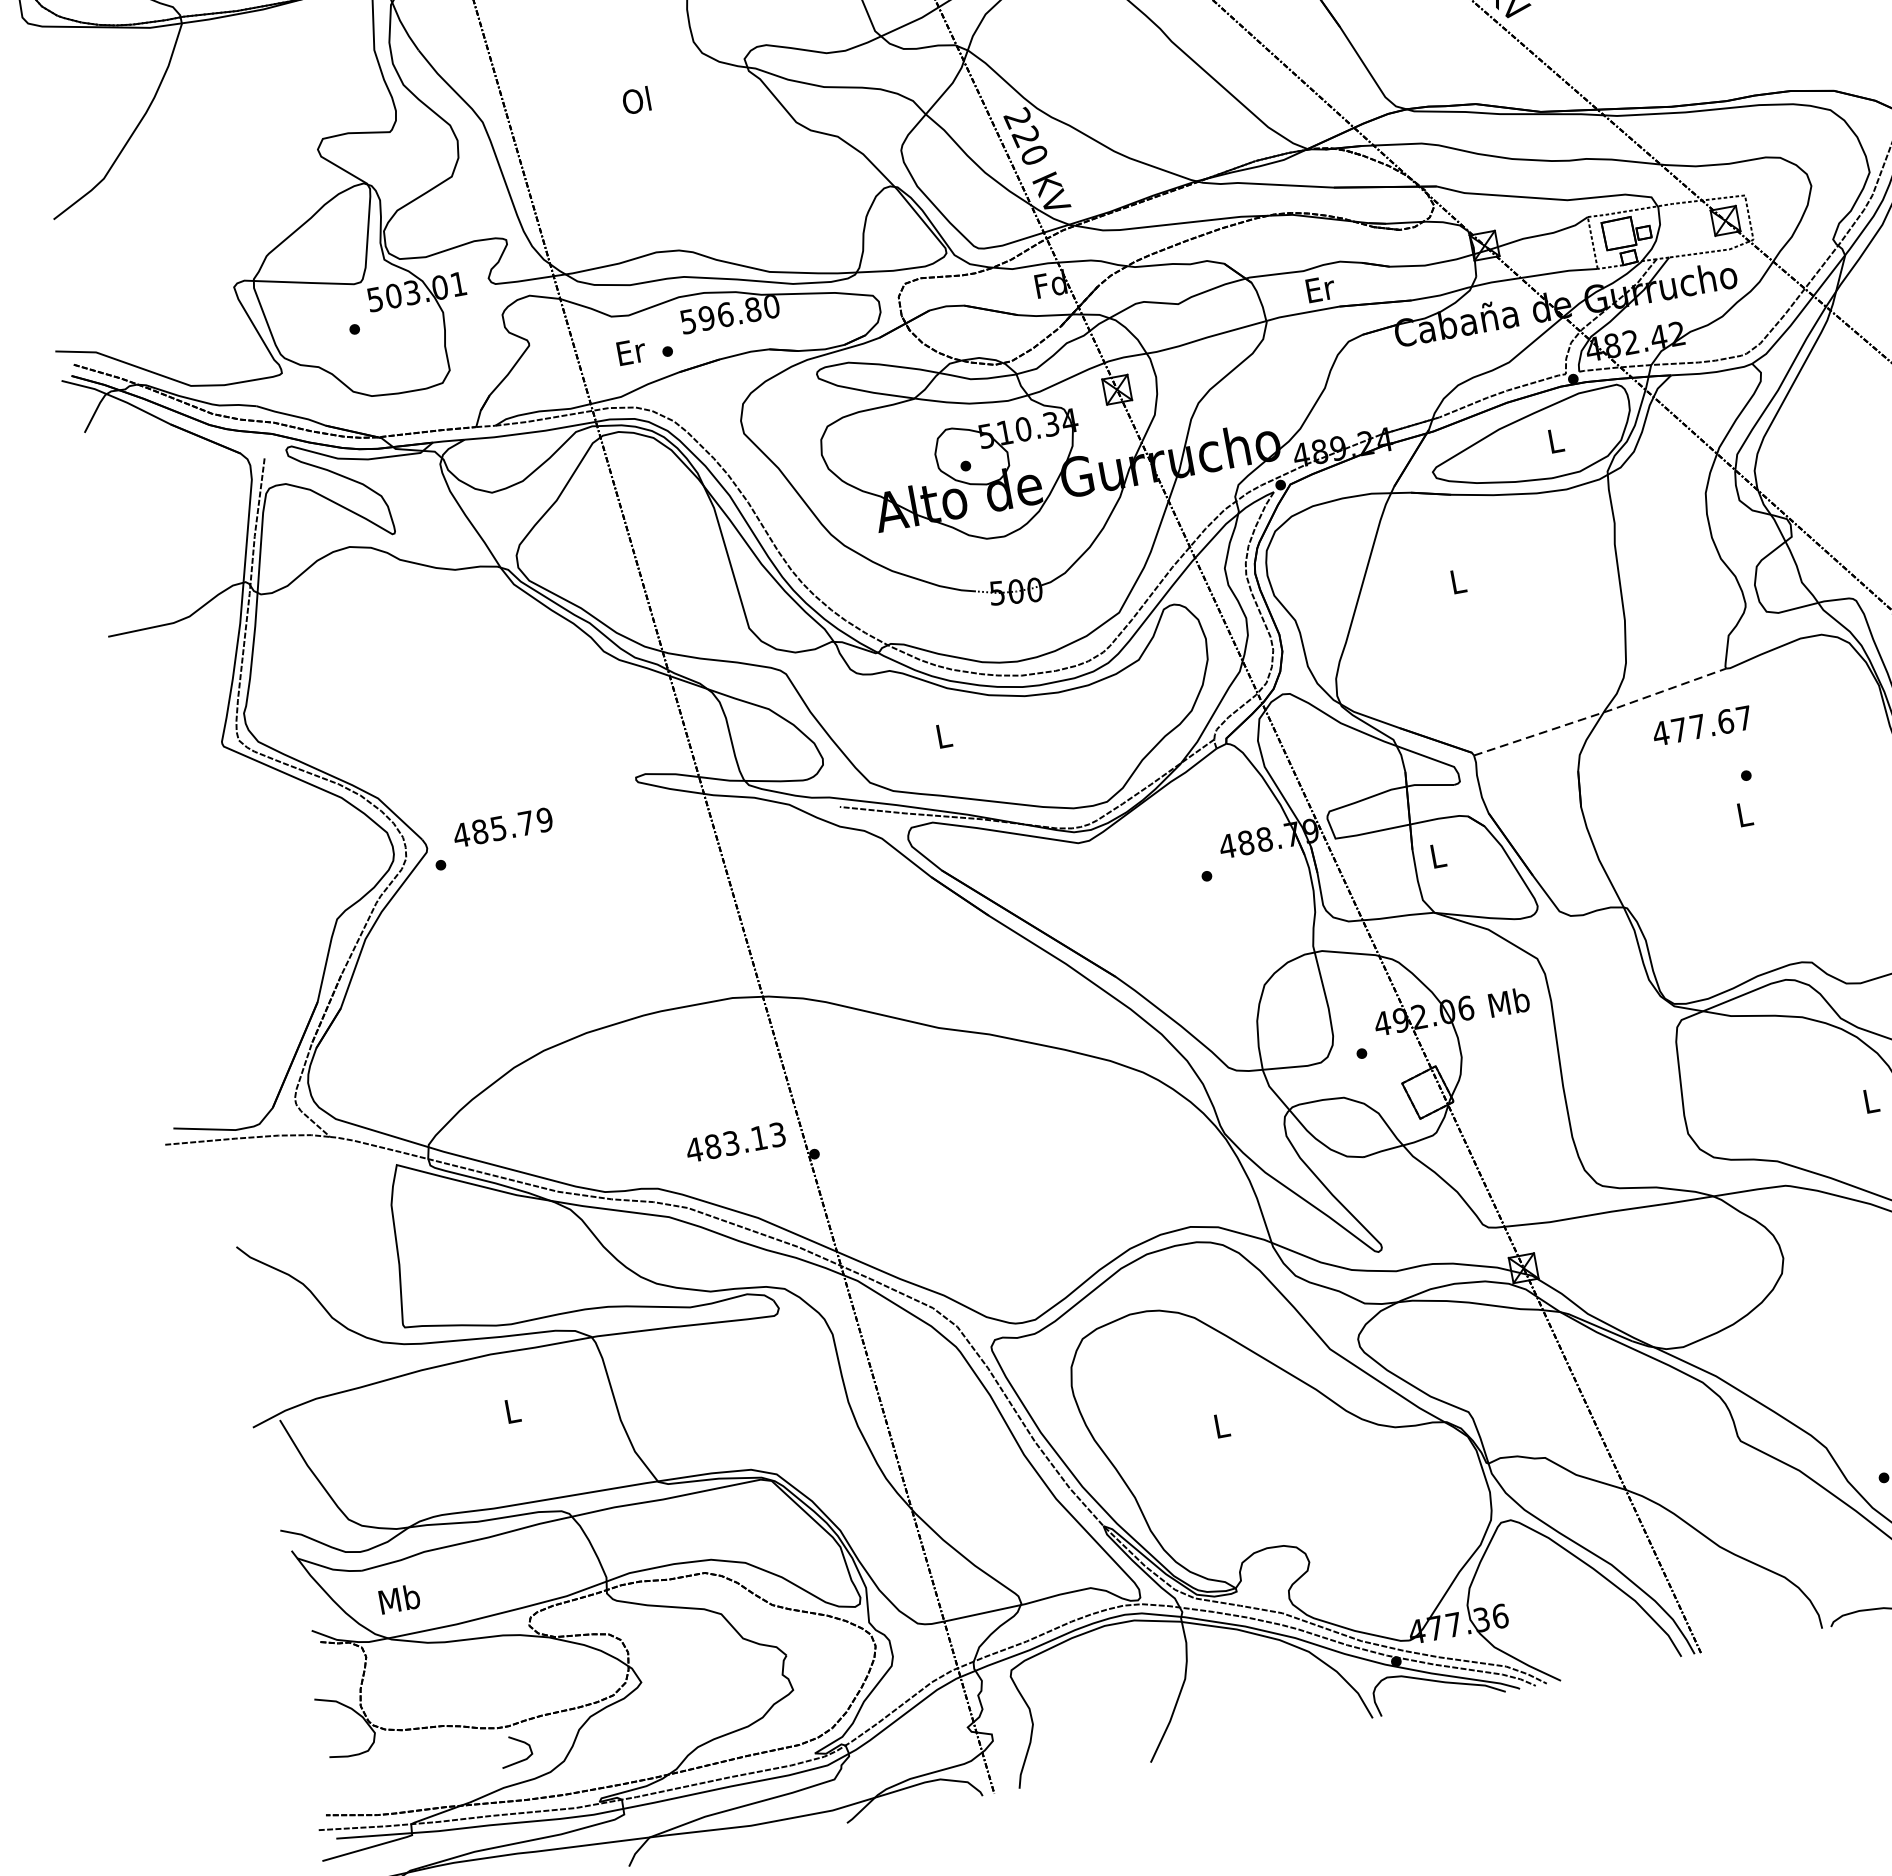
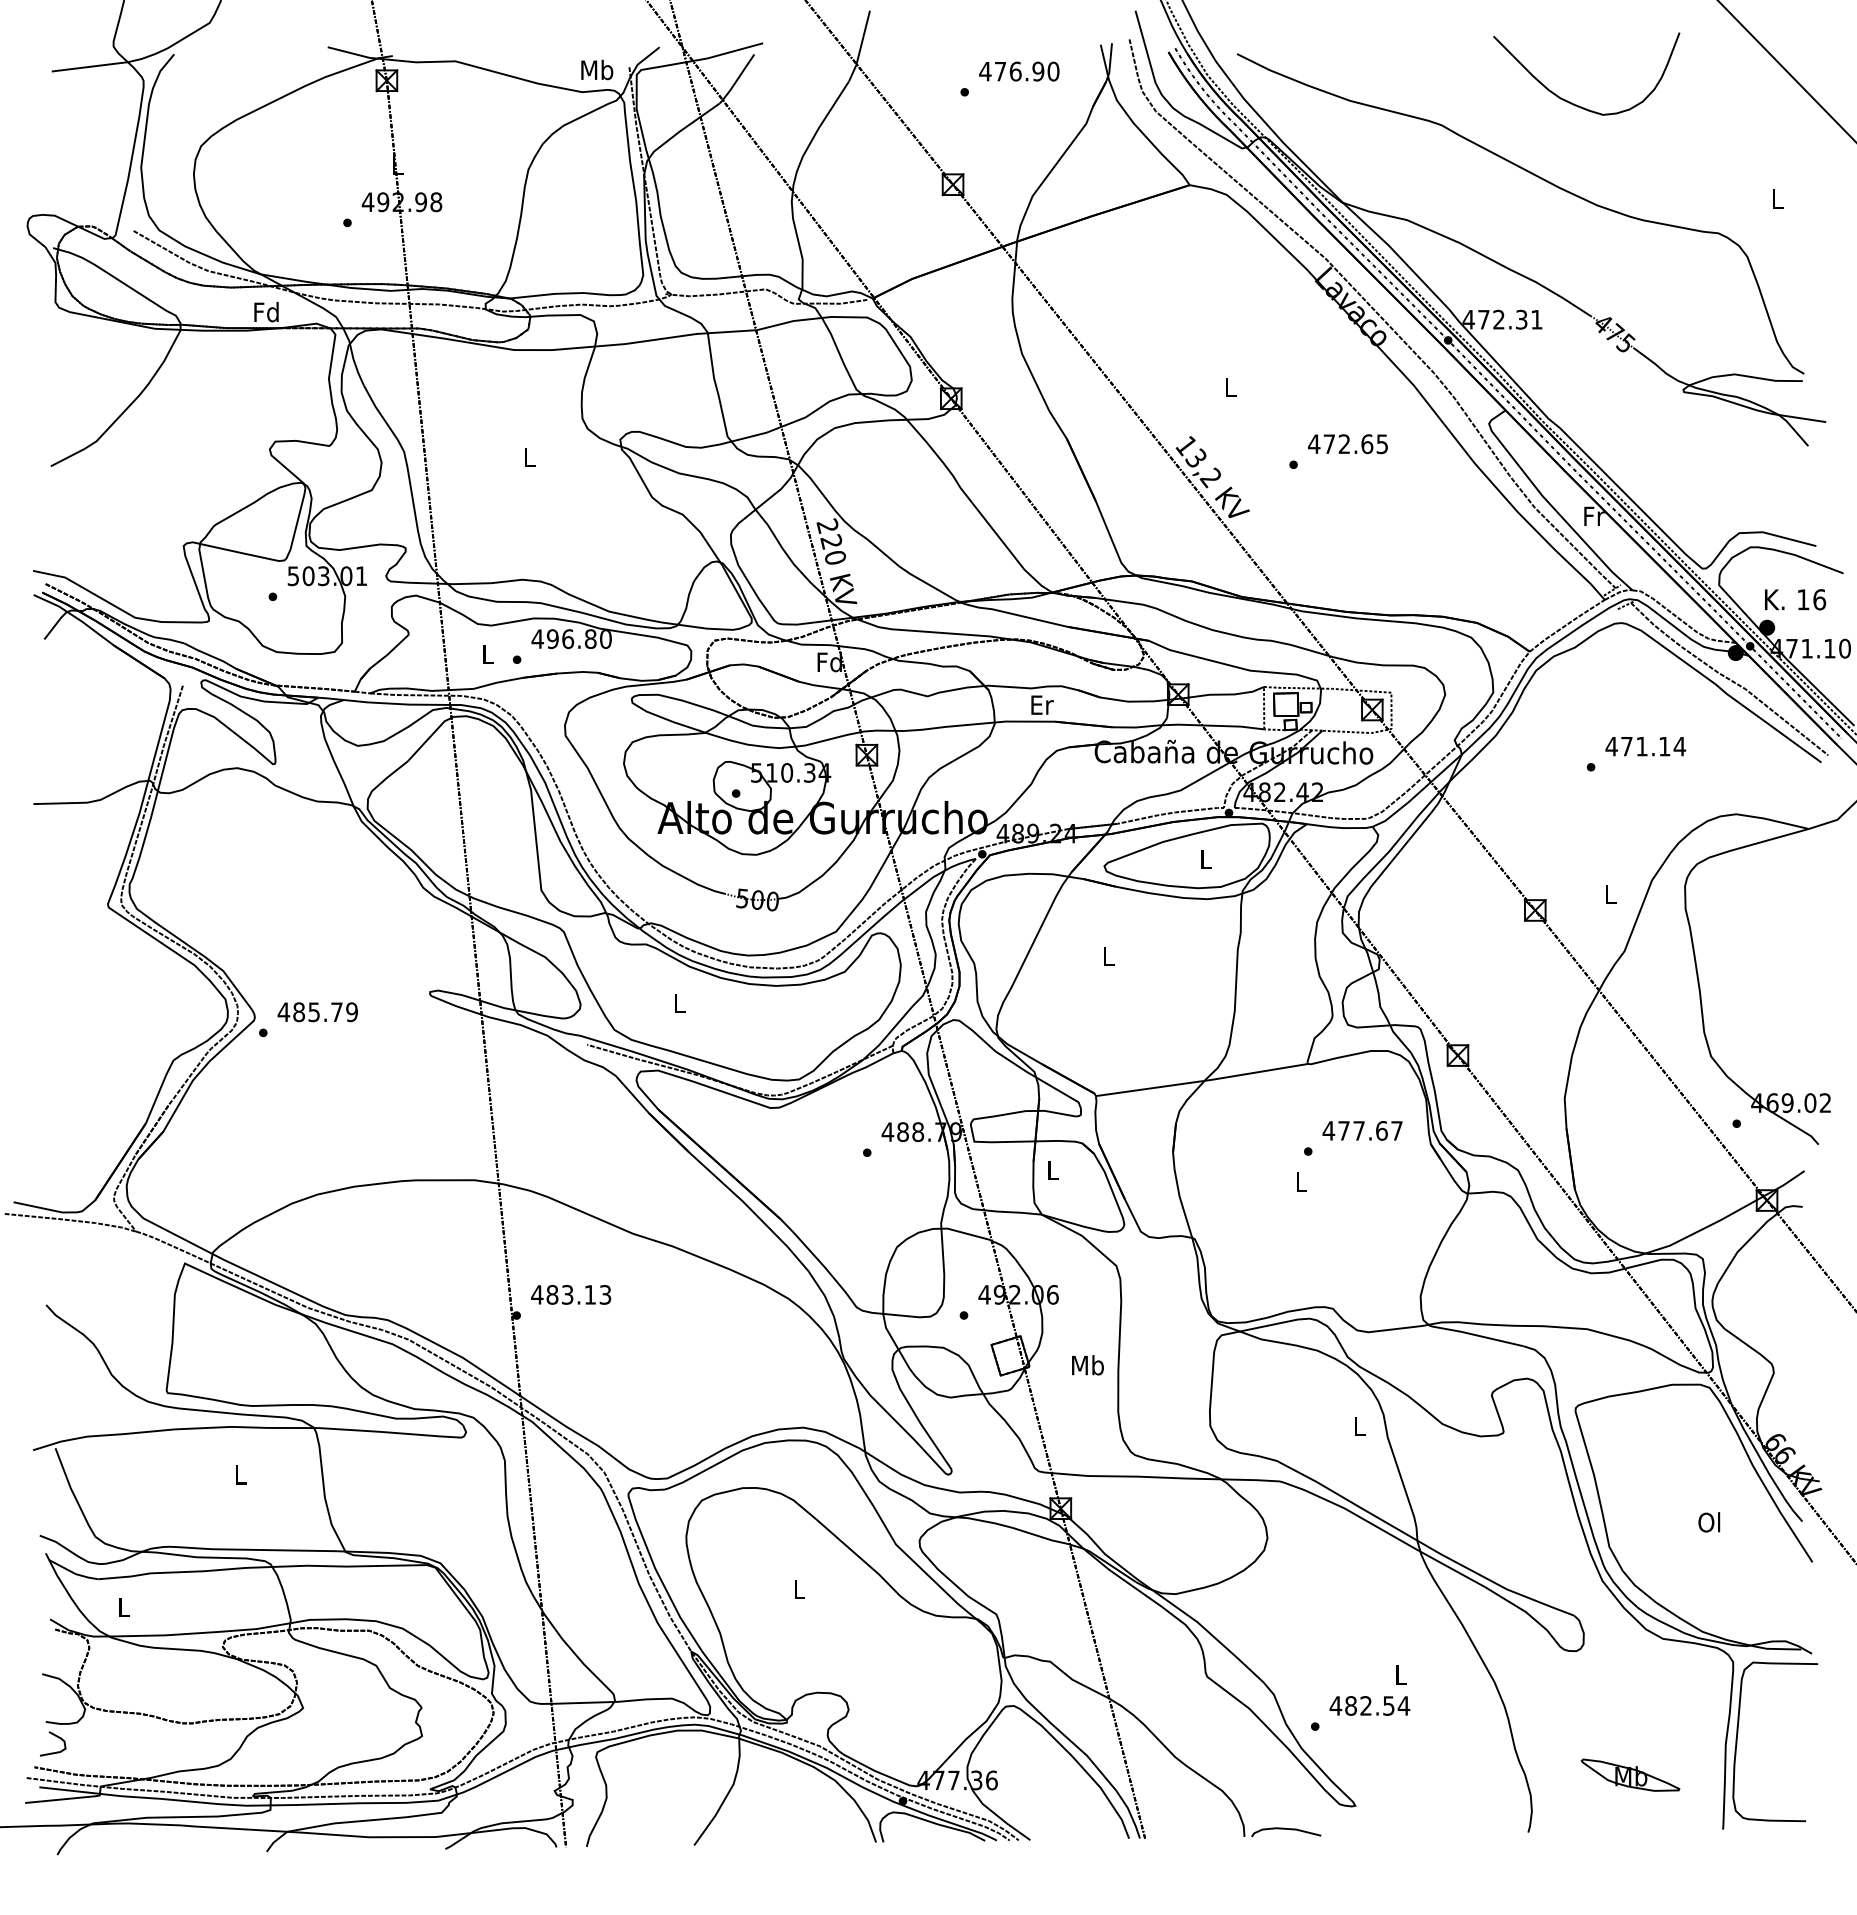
text: (636, 100) -> (528, 456), Ol -> L
text: (688, 322) -> (537, 639), 596.80 -> 496.80
text: (631, 351) -> (488, 654), Er -> L
line: (1601, 713) -> (1202, 1081), dashed -> solid
text: (1702, 725) -> (1362, 1130), moved
text: (1508, 1002) -> (1087, 1365), moved
text: (736, 1141) -> (571, 1294), moved
text: (400, 1599) -> (124, 1607), Mb -> L
curve: (518, 1742) -> (56, 1737), moved

